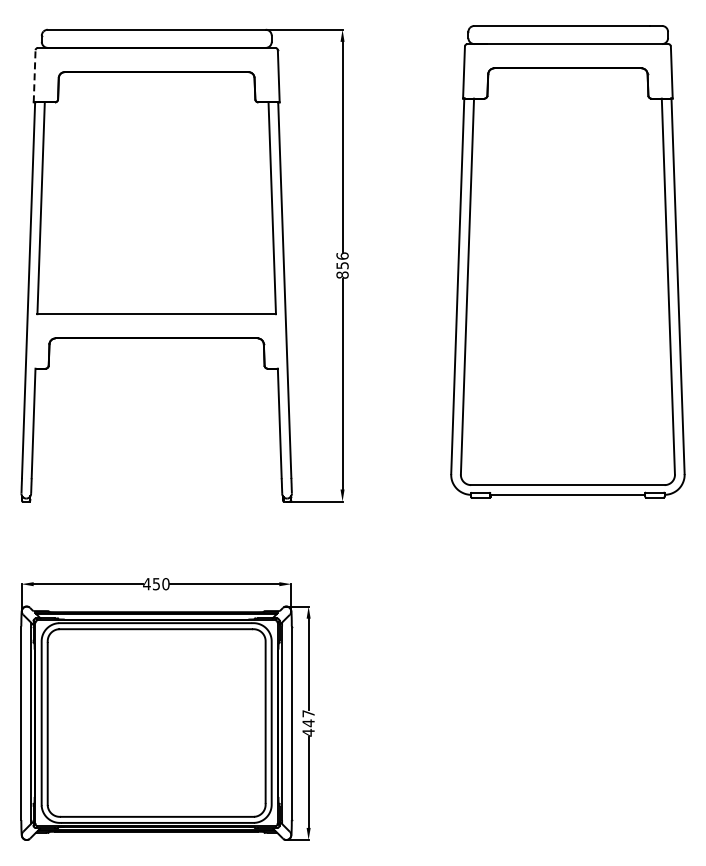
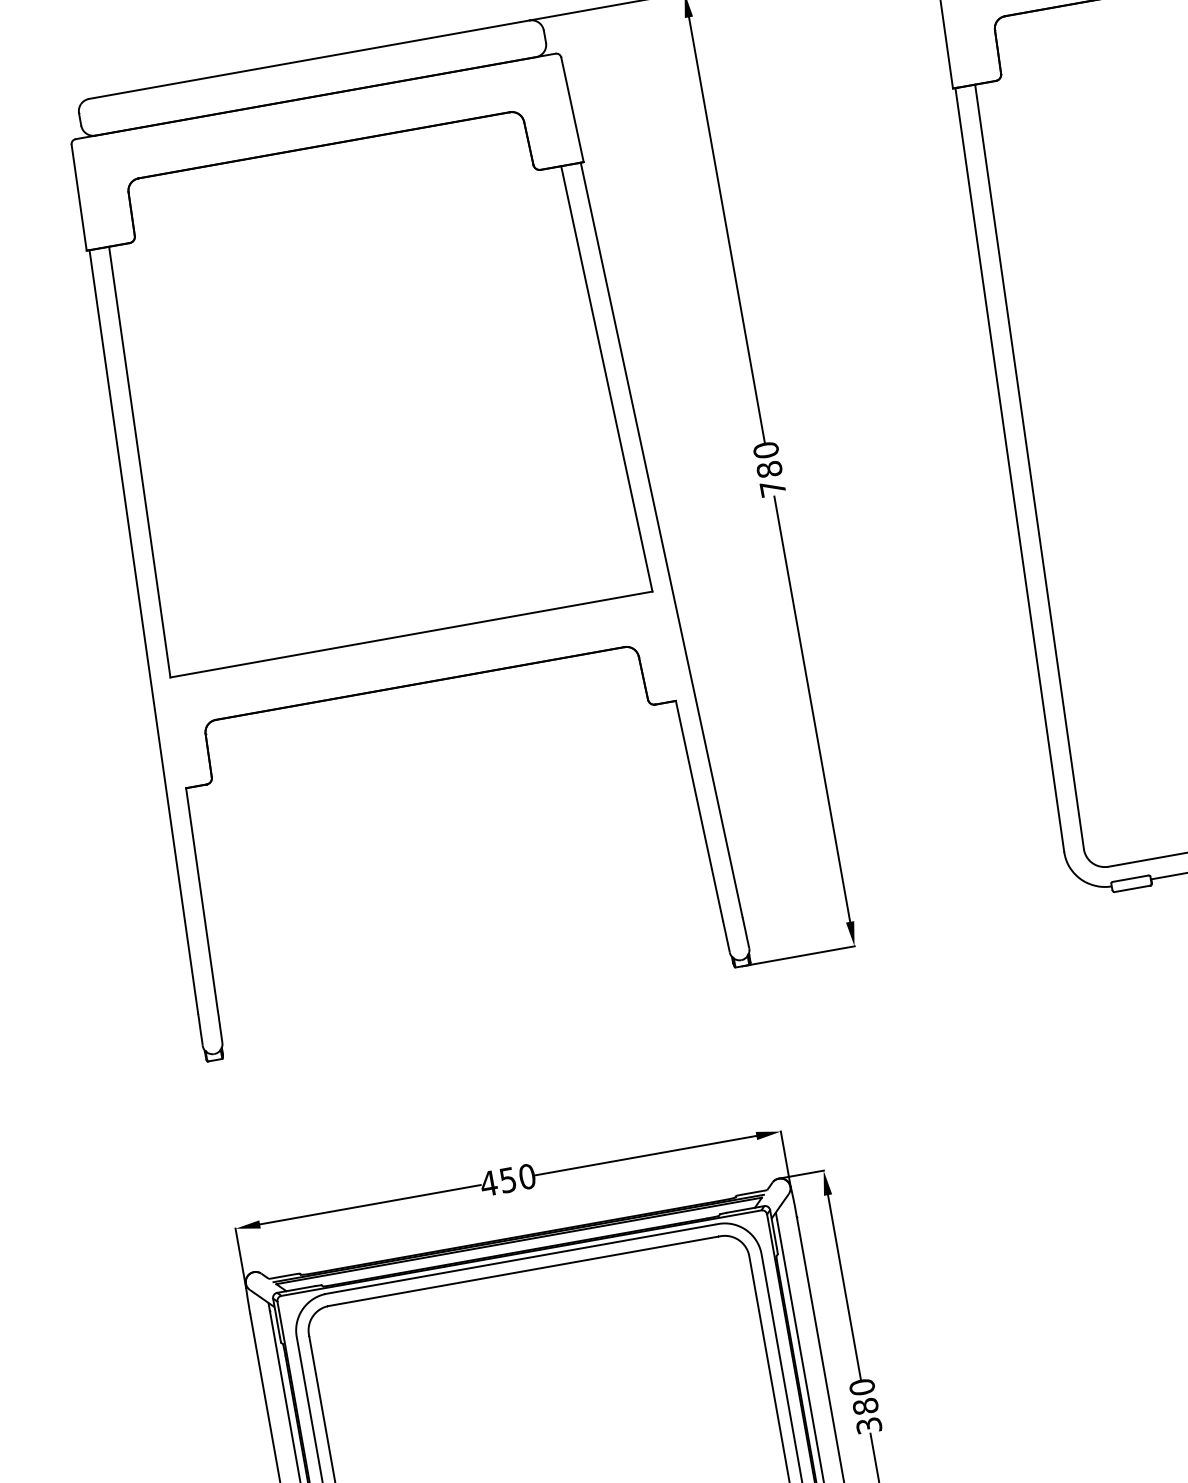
line: (34, 75) -> (78, 196), dashed -> solid
text: (342, 265) -> (769, 469), 856 -> 780
text: (308, 723) -> (865, 1407), 447 -> 380

